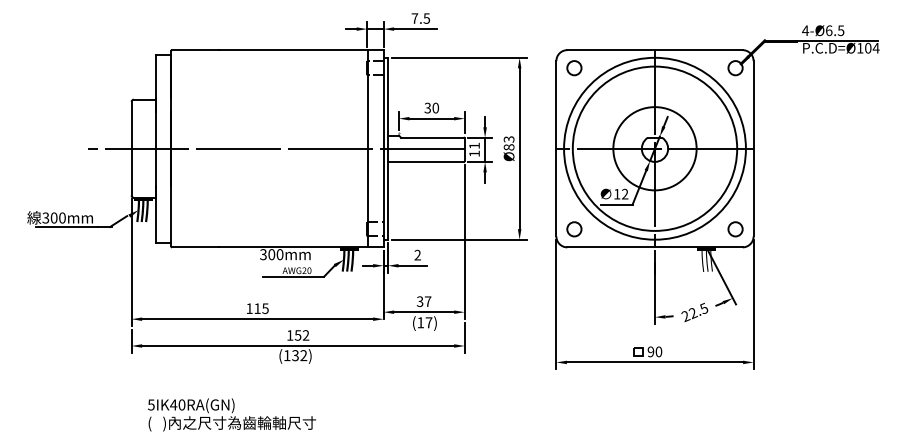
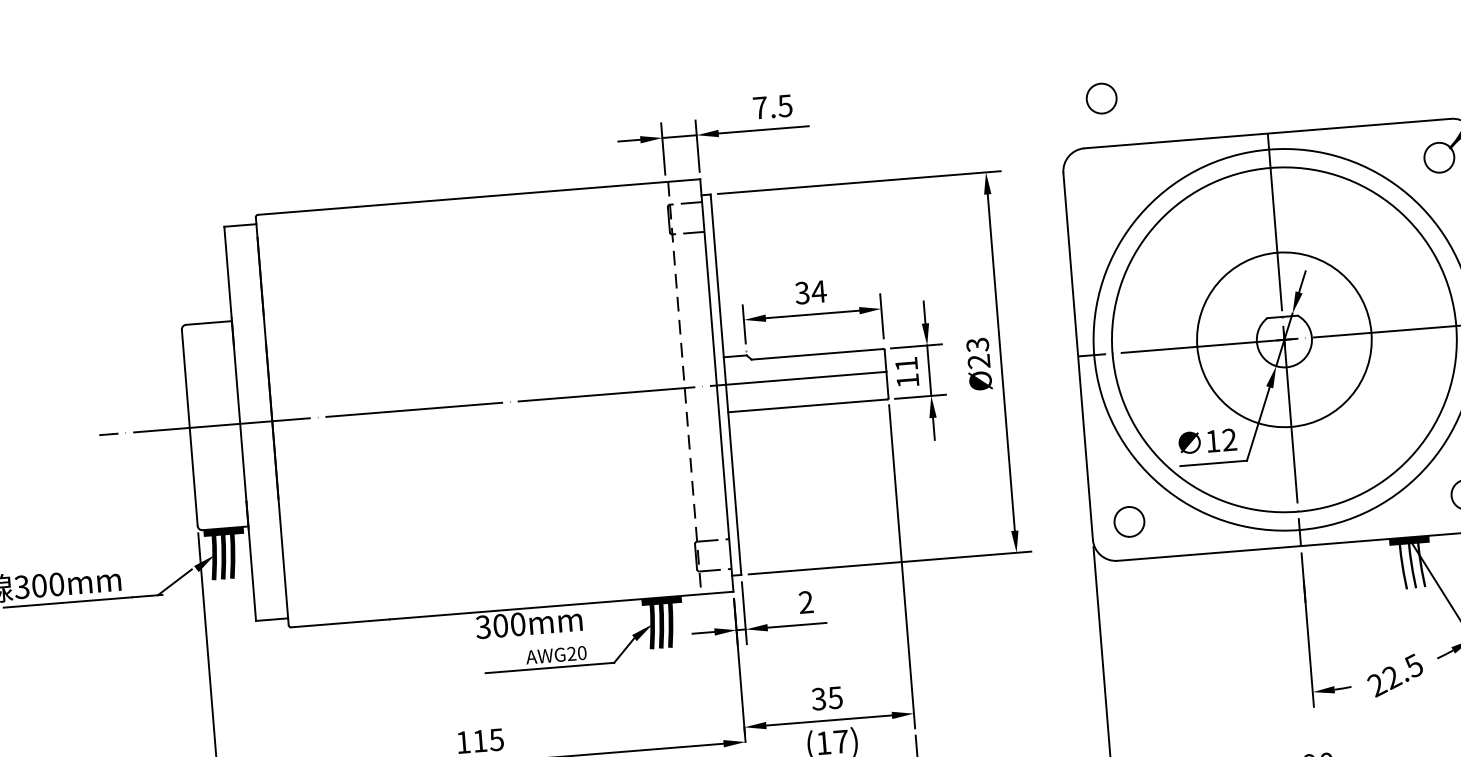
circle: (574, 68) -> (1101, 99), moved
text: (435, 107) -> (818, 290), 30 -> 34
text: (508, 147) -> (977, 361), Ø83 -> Ø23
line: (368, 148) -> (685, 387), solid -> dashed
text: (427, 301) -> (834, 697), 37 -> 35

